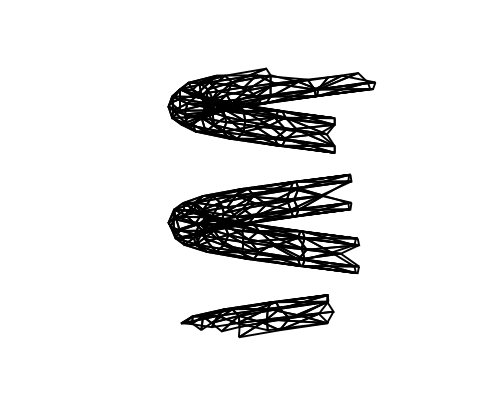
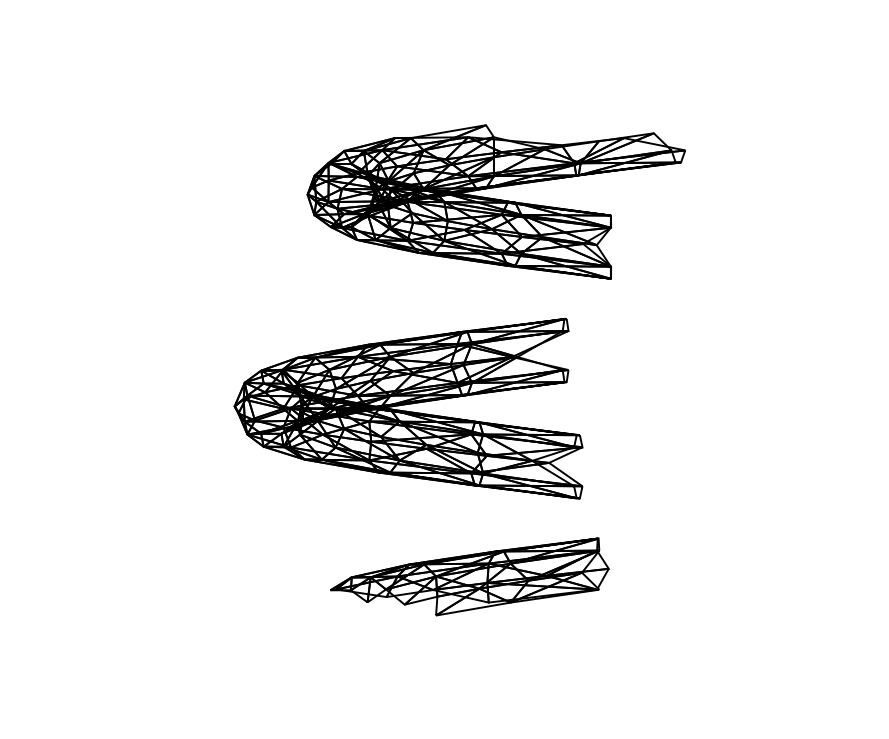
part: (263, 223) -> (407, 407), moved

